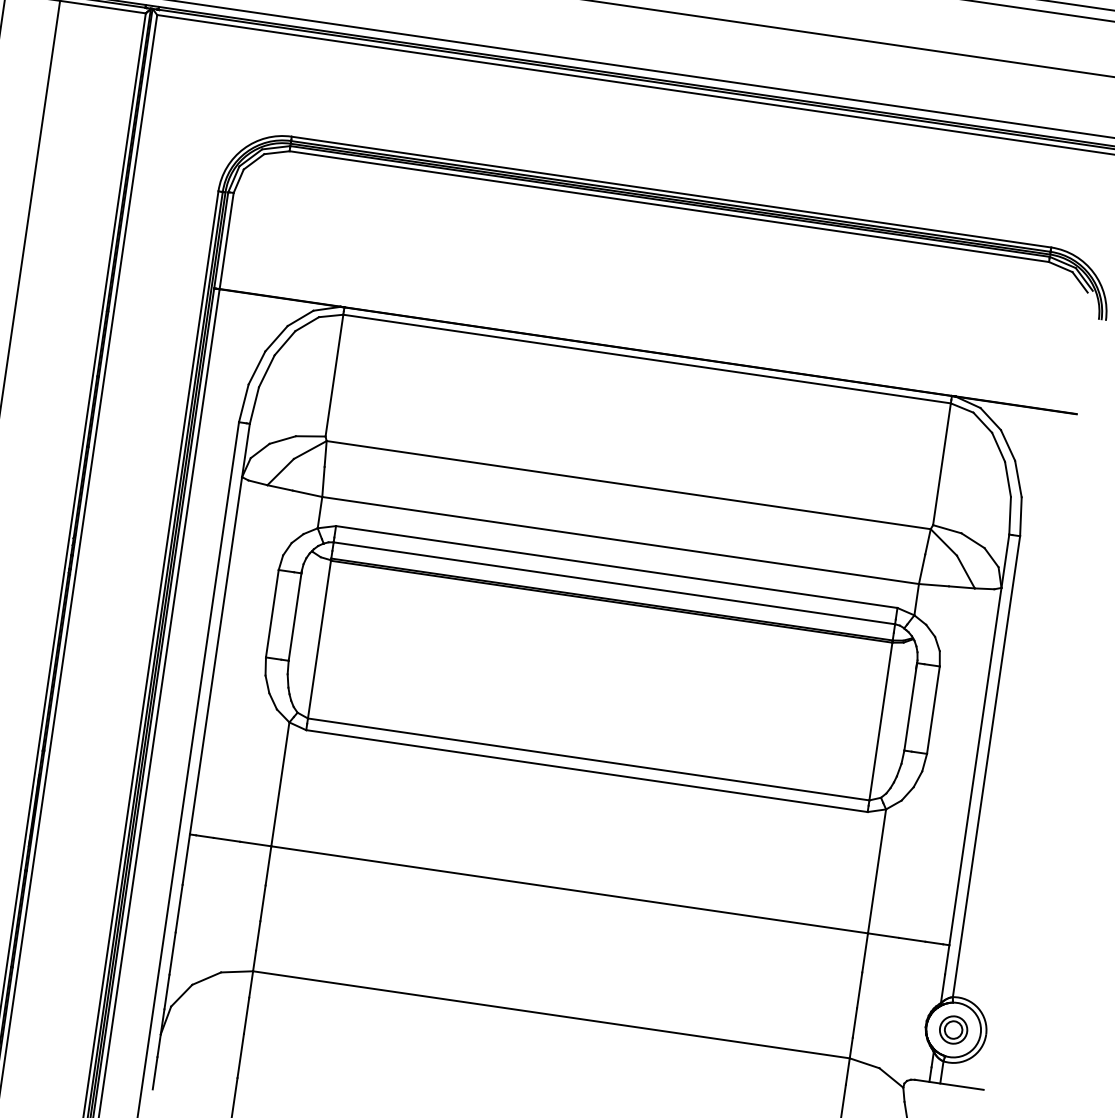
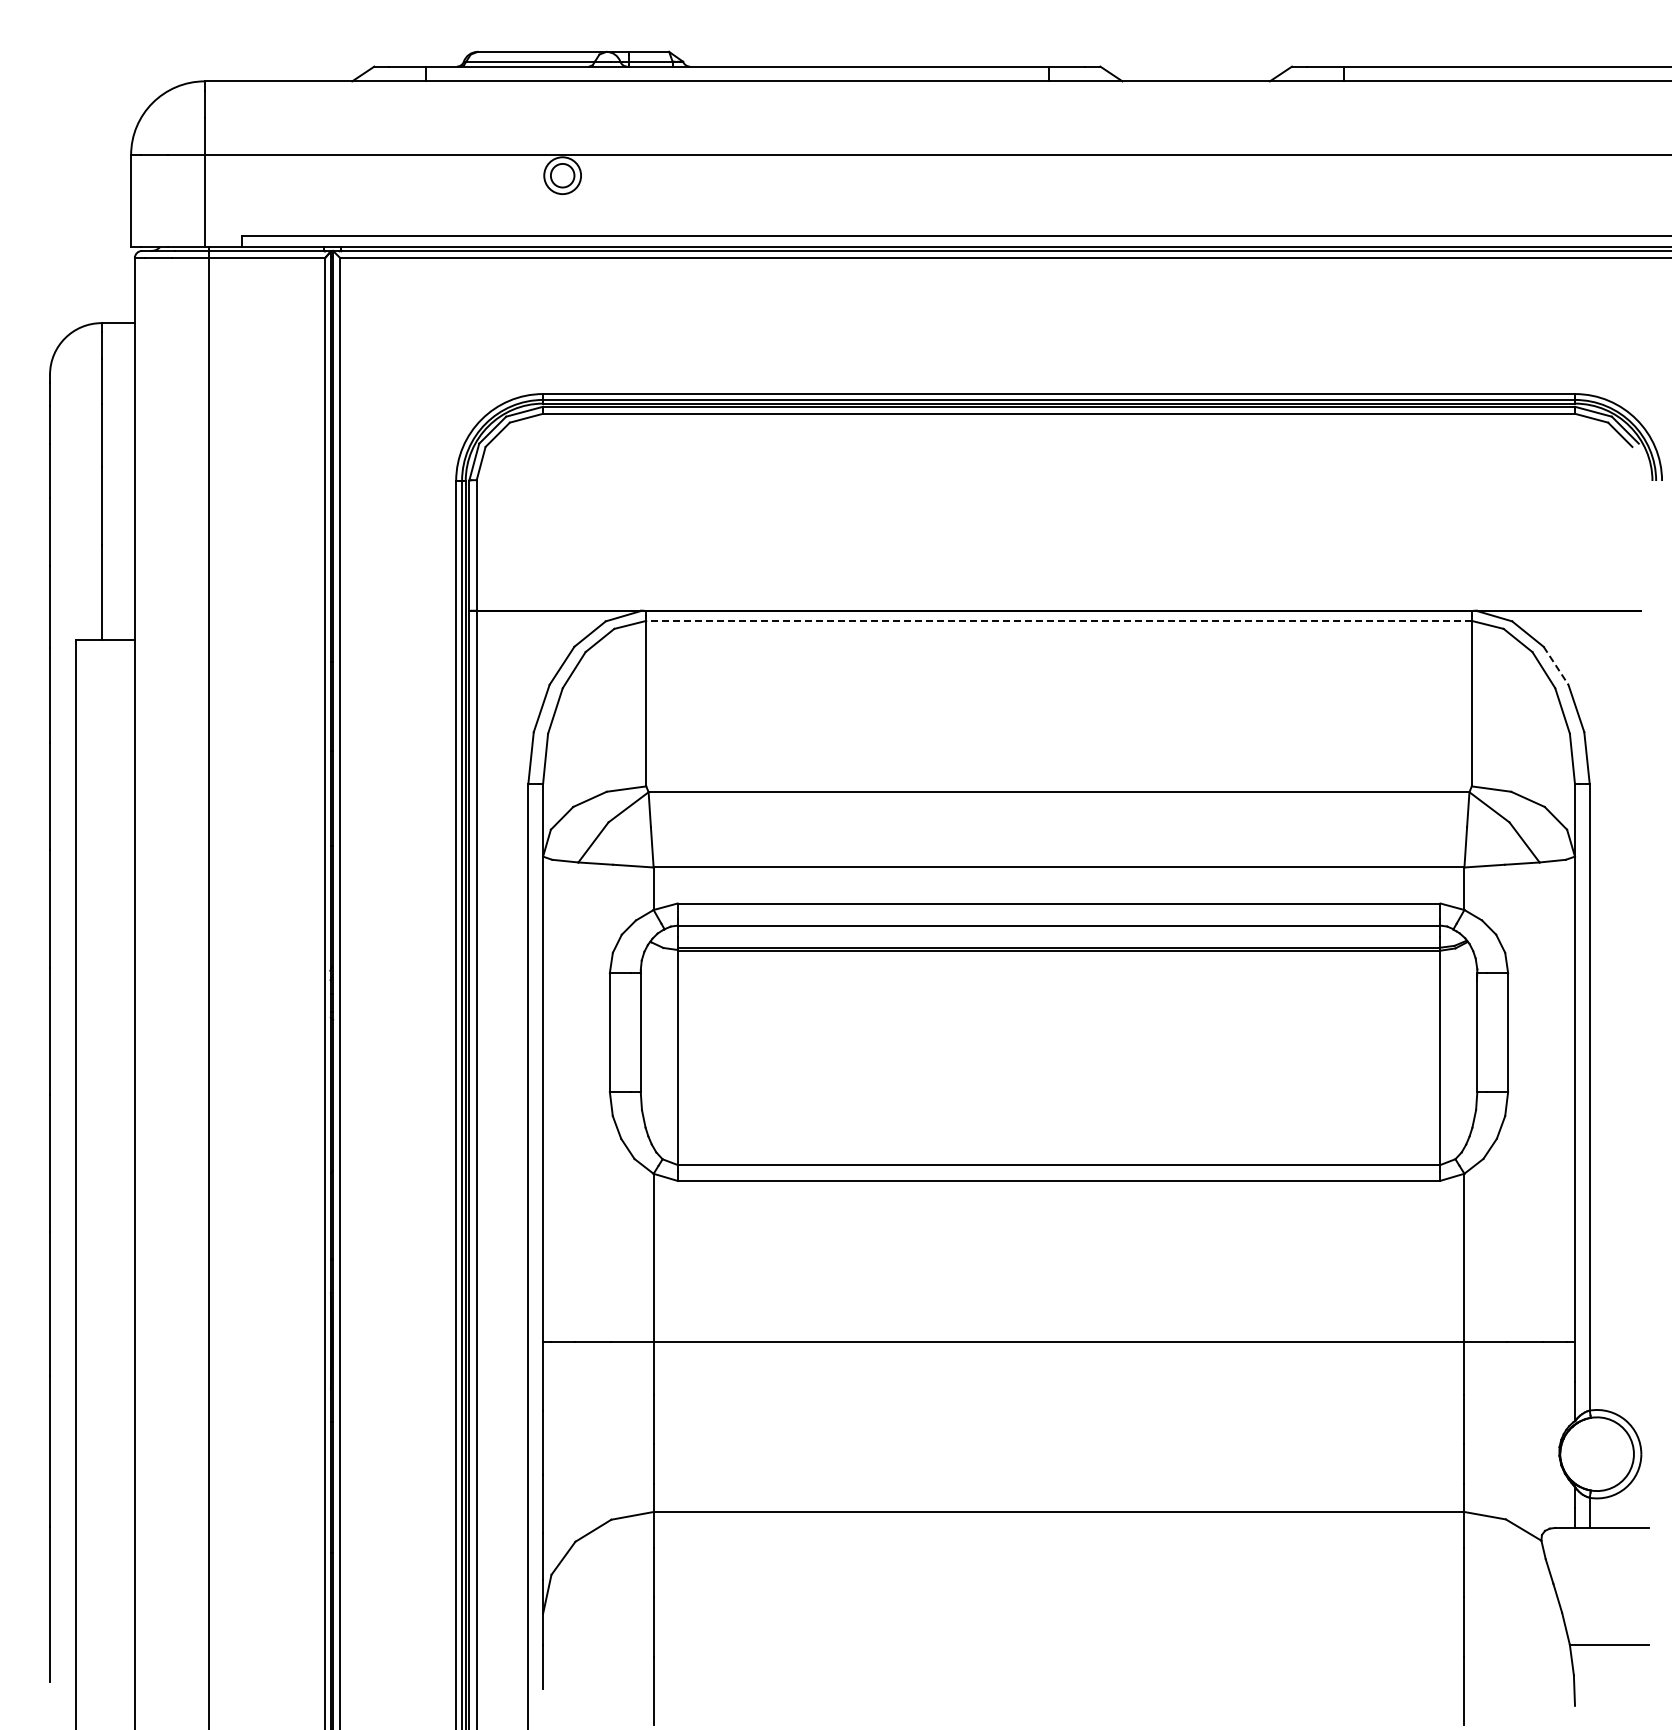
line: (647, 358) -> (1059, 620), solid -> dashed
line: (1008, 445) -> (1556, 665), solid -> dashed
part: (953, 1029) -> (1596, 1453), removed

